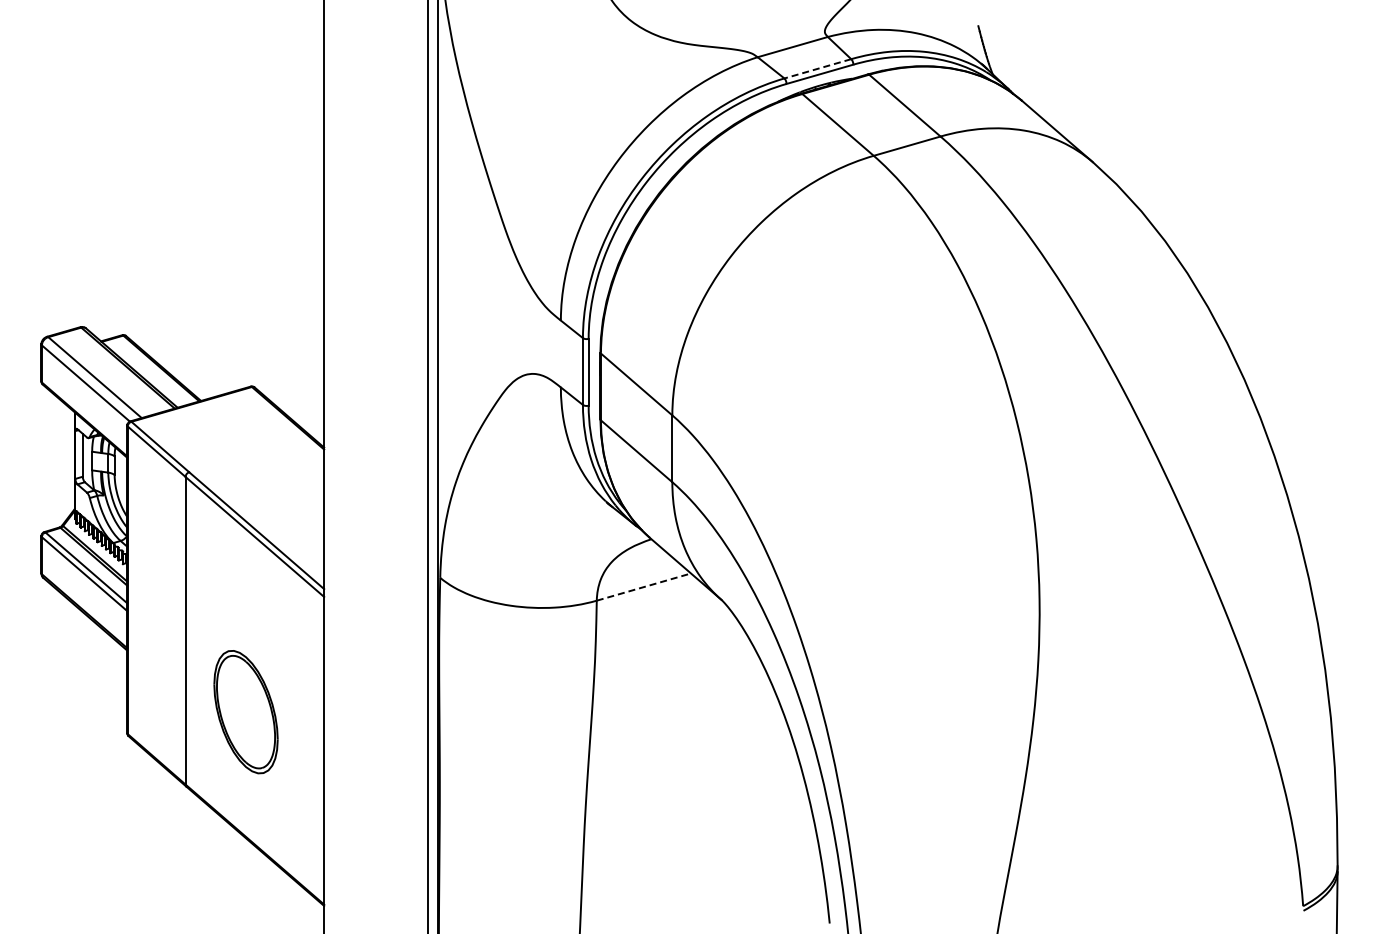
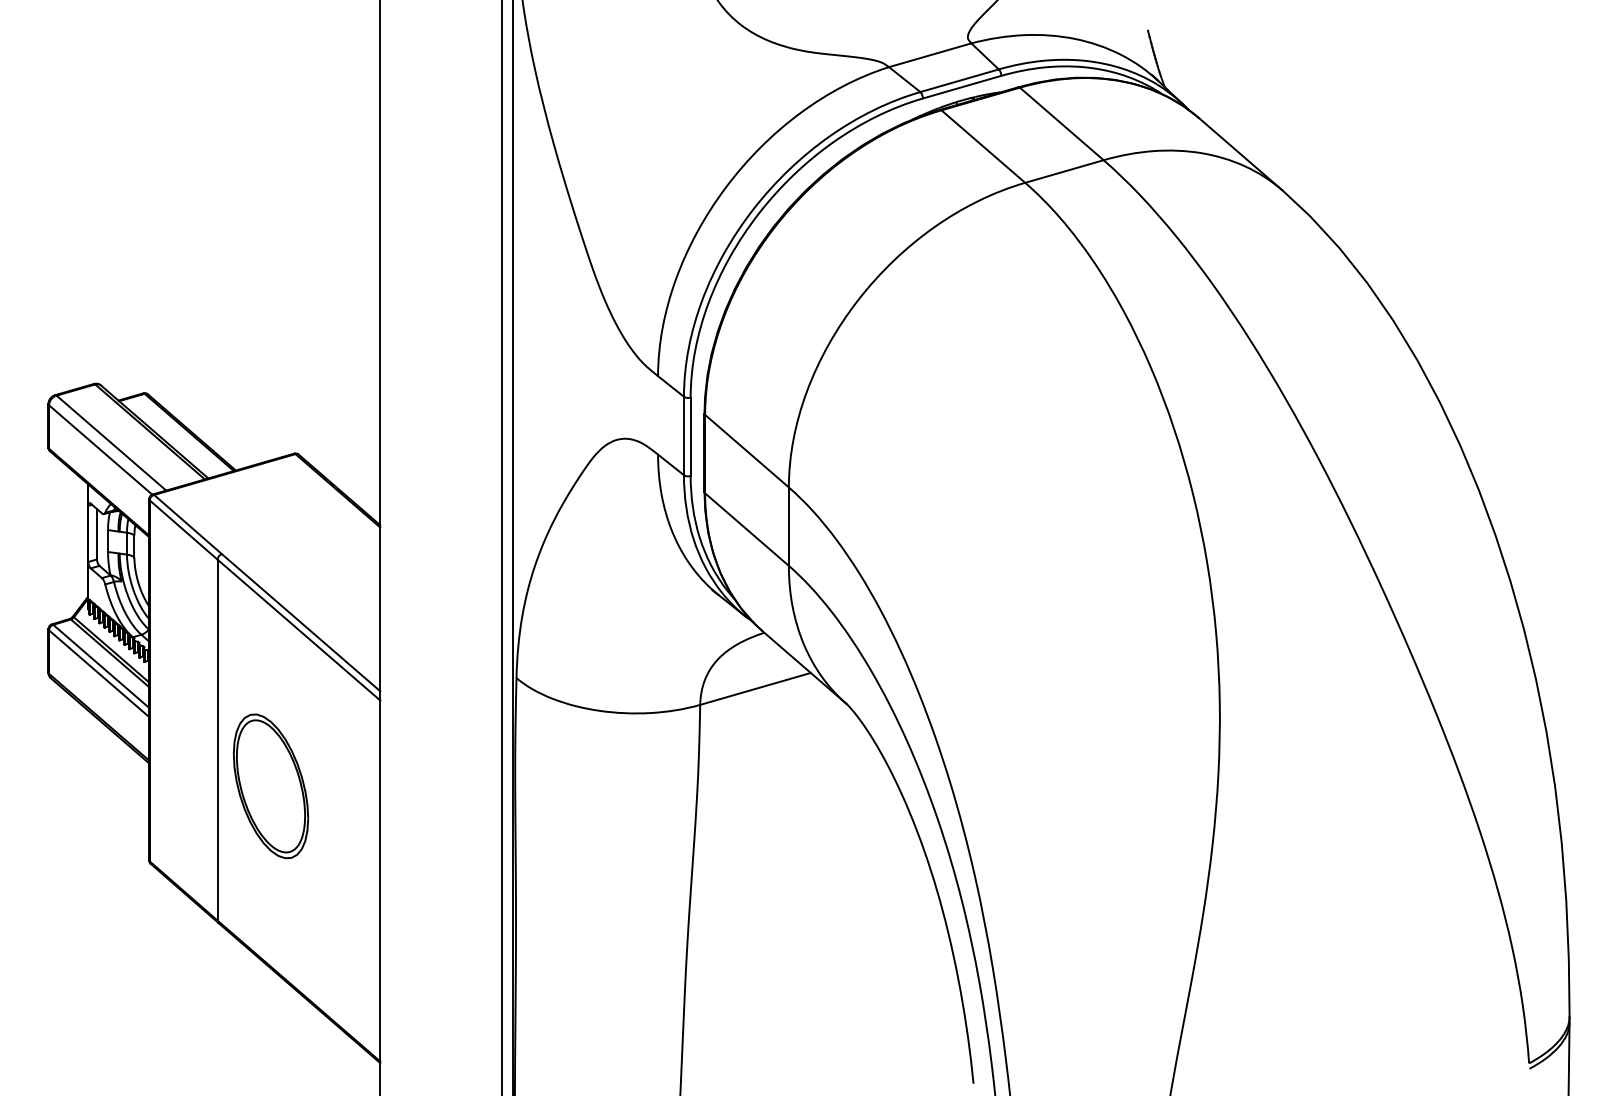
line: (817, 68) -> (959, 80), dashed -> solid
line: (644, 586) -> (756, 688), dashed -> solid
part: (245, 712) -> (270, 786), moved

